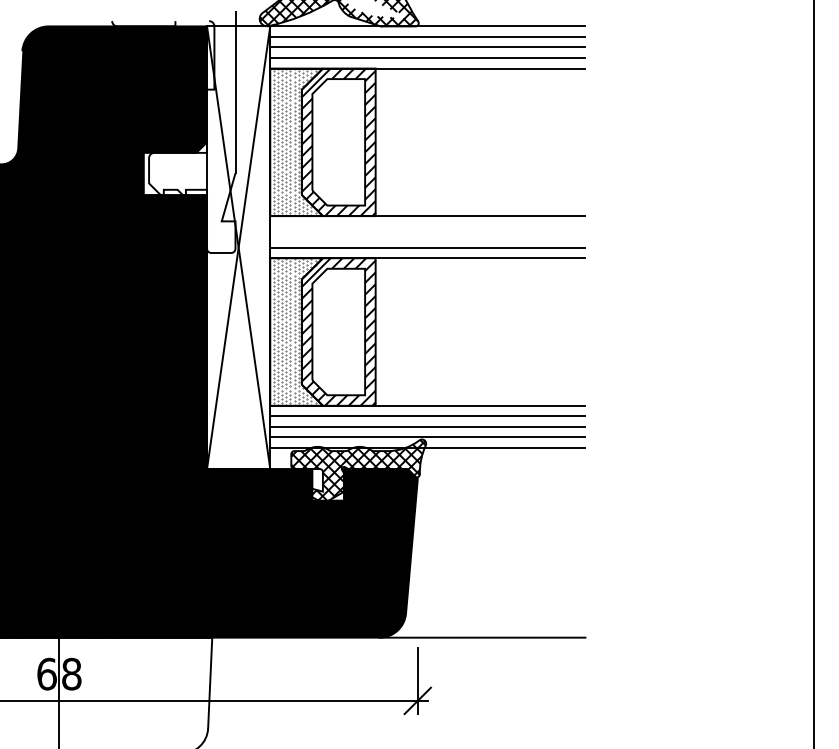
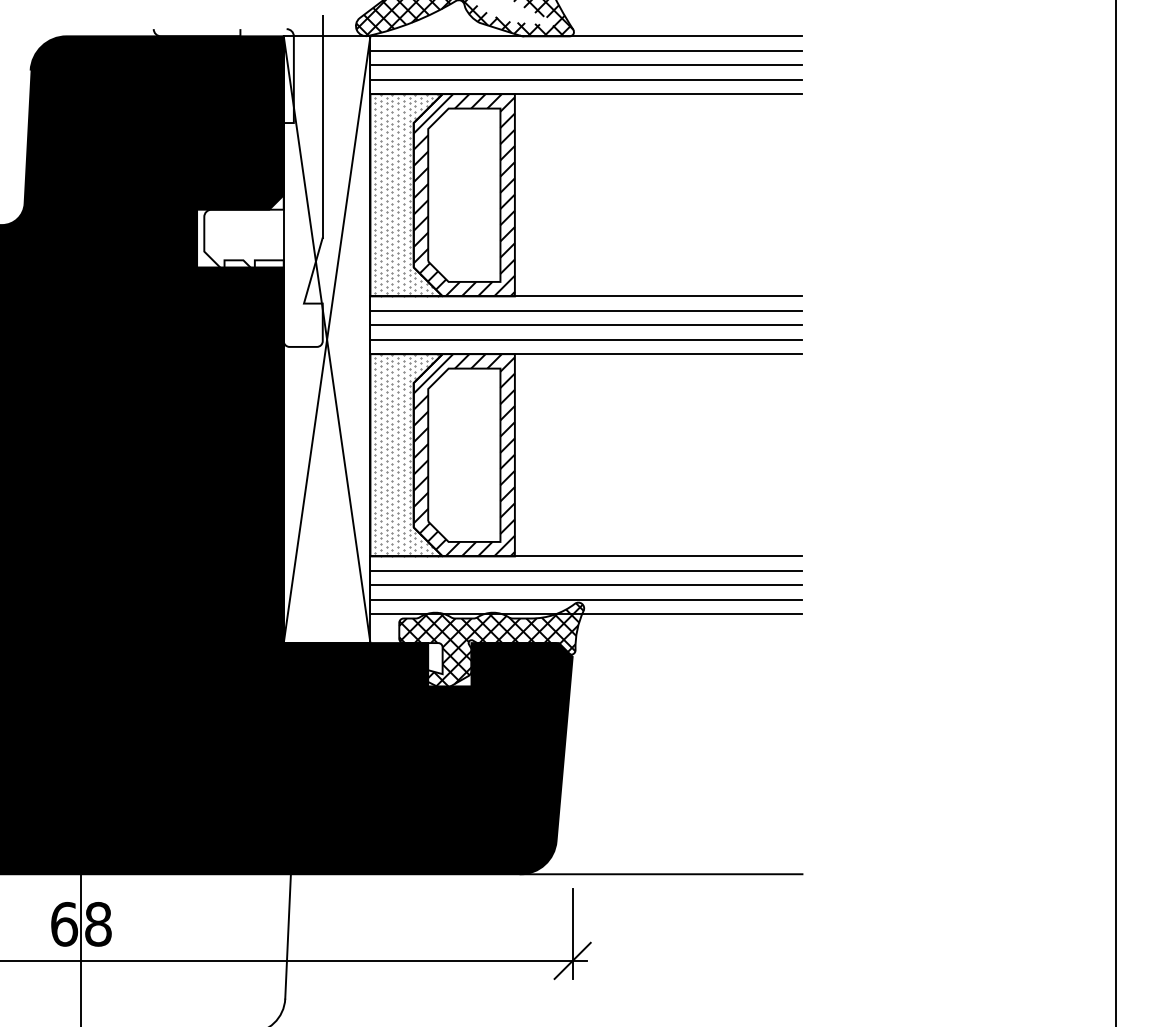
line: (427, 226) -> (586, 310), added
line: (427, 237) -> (586, 325), added

